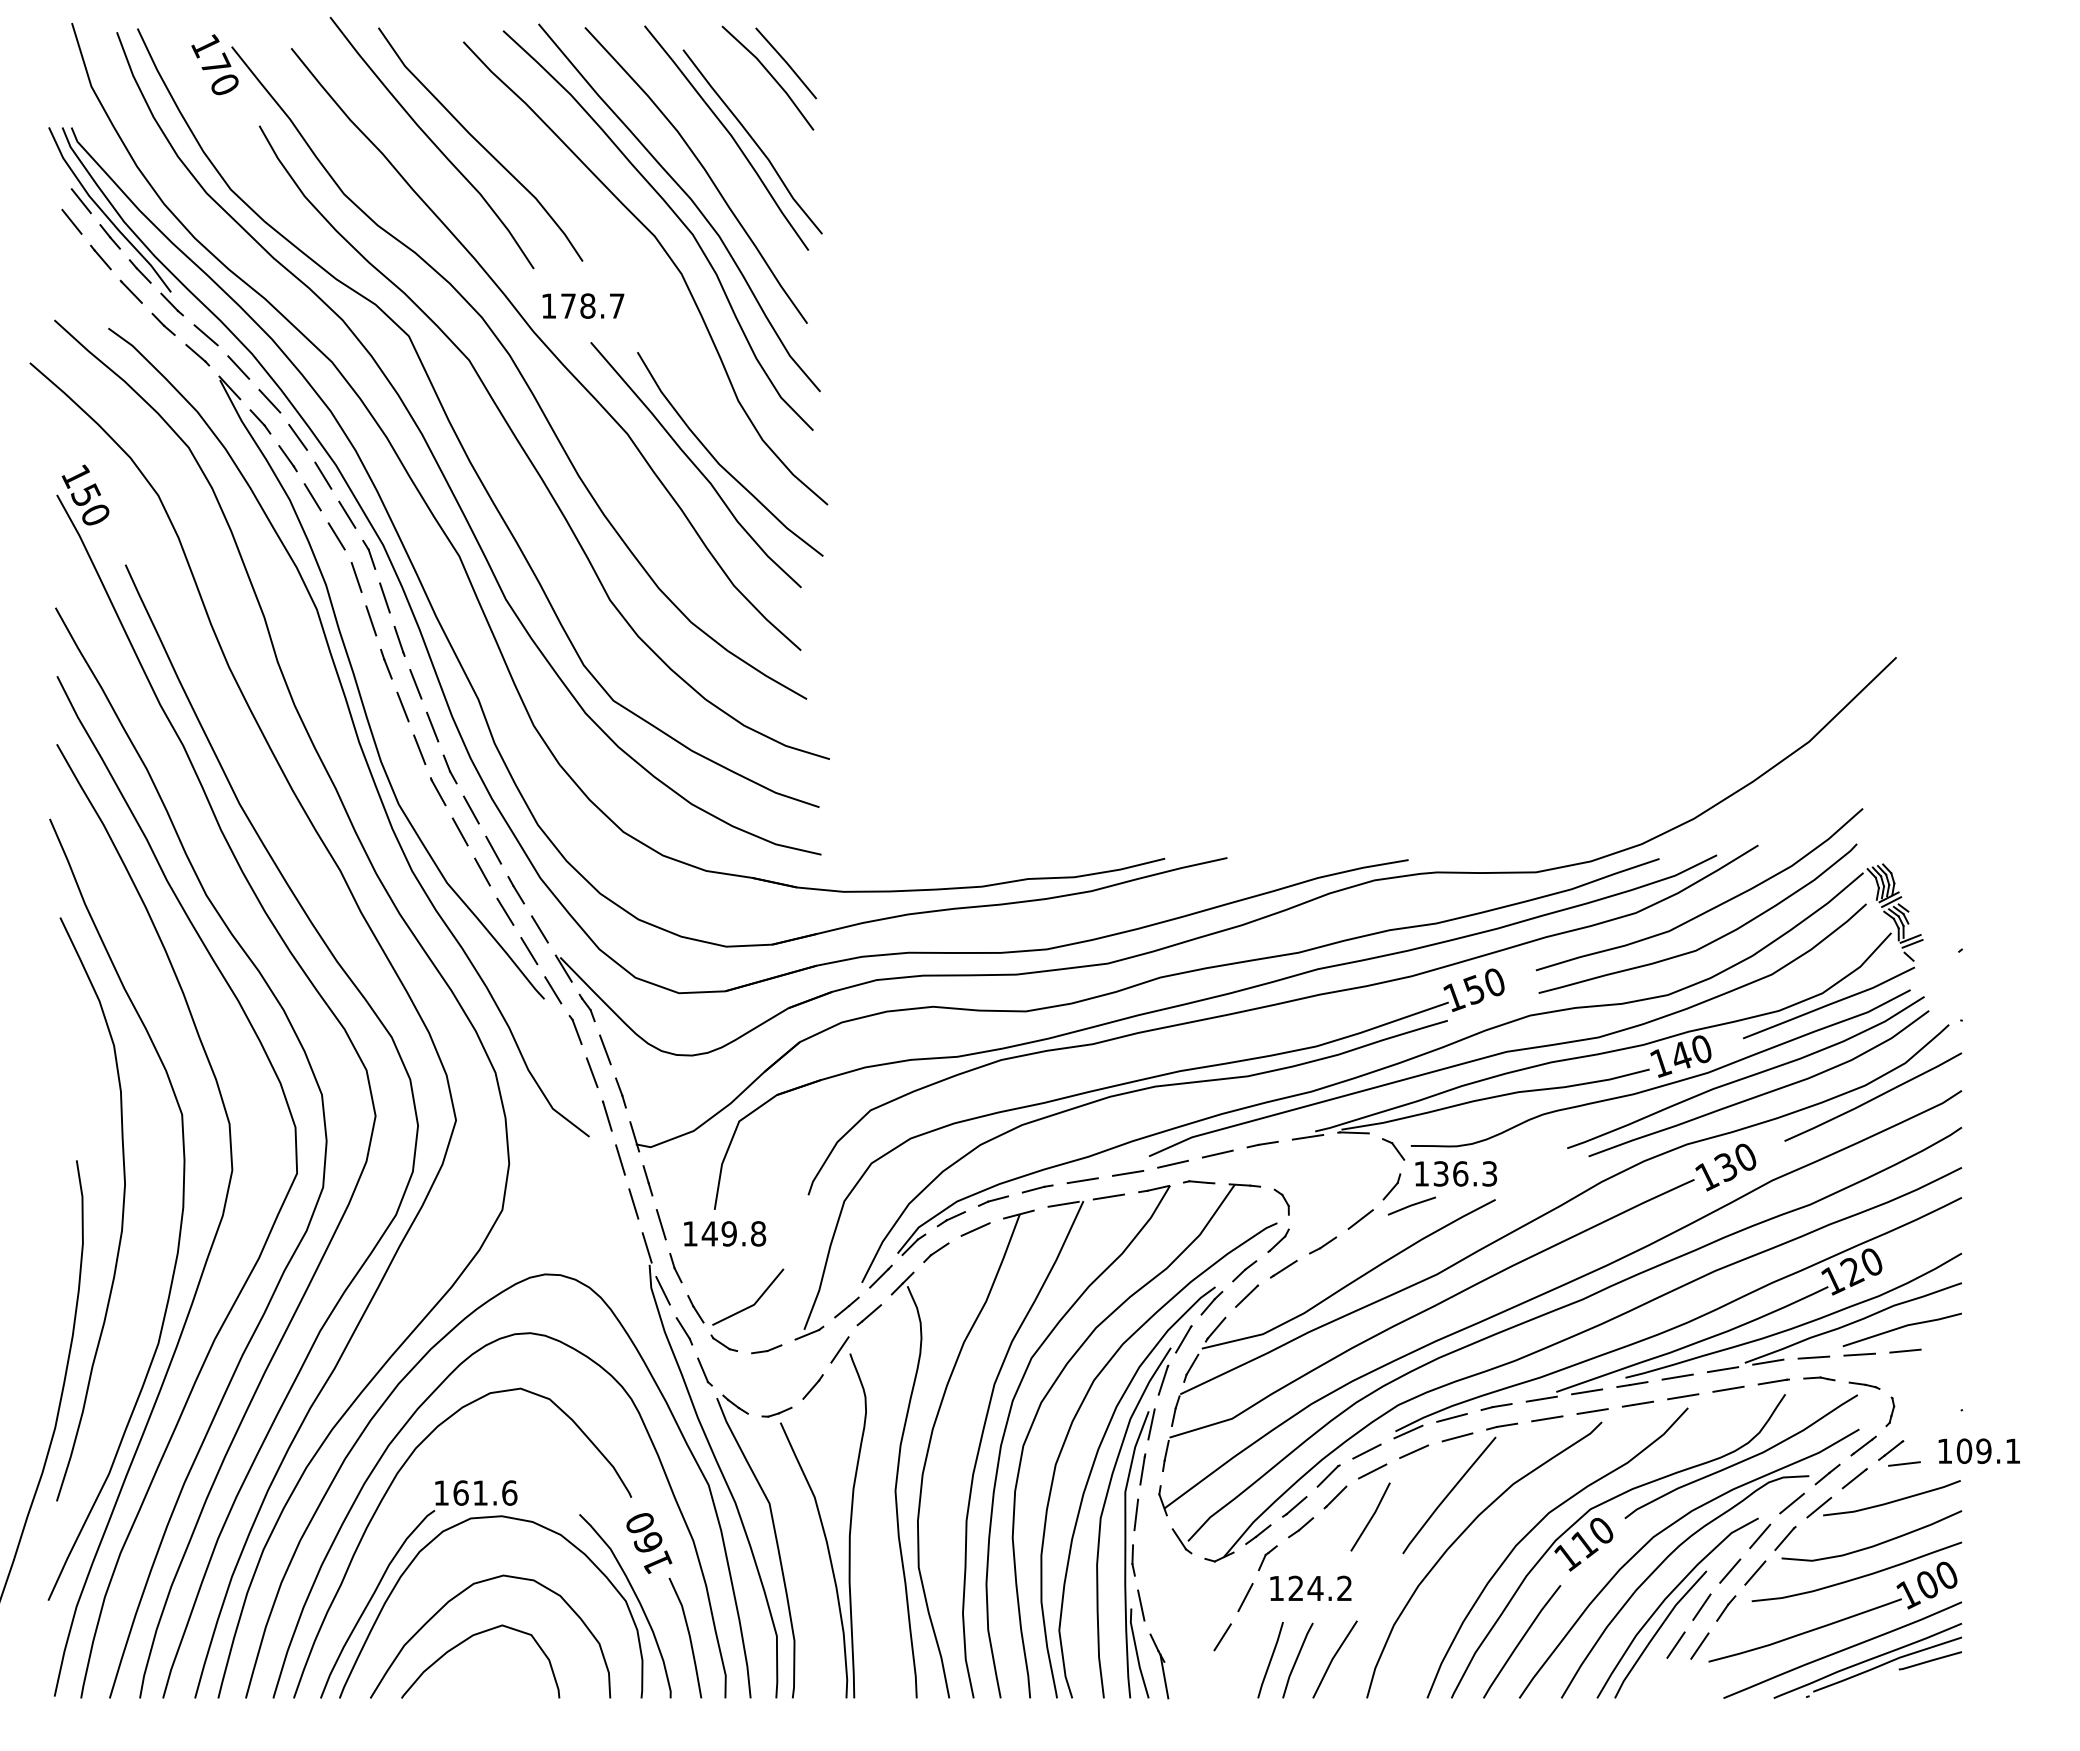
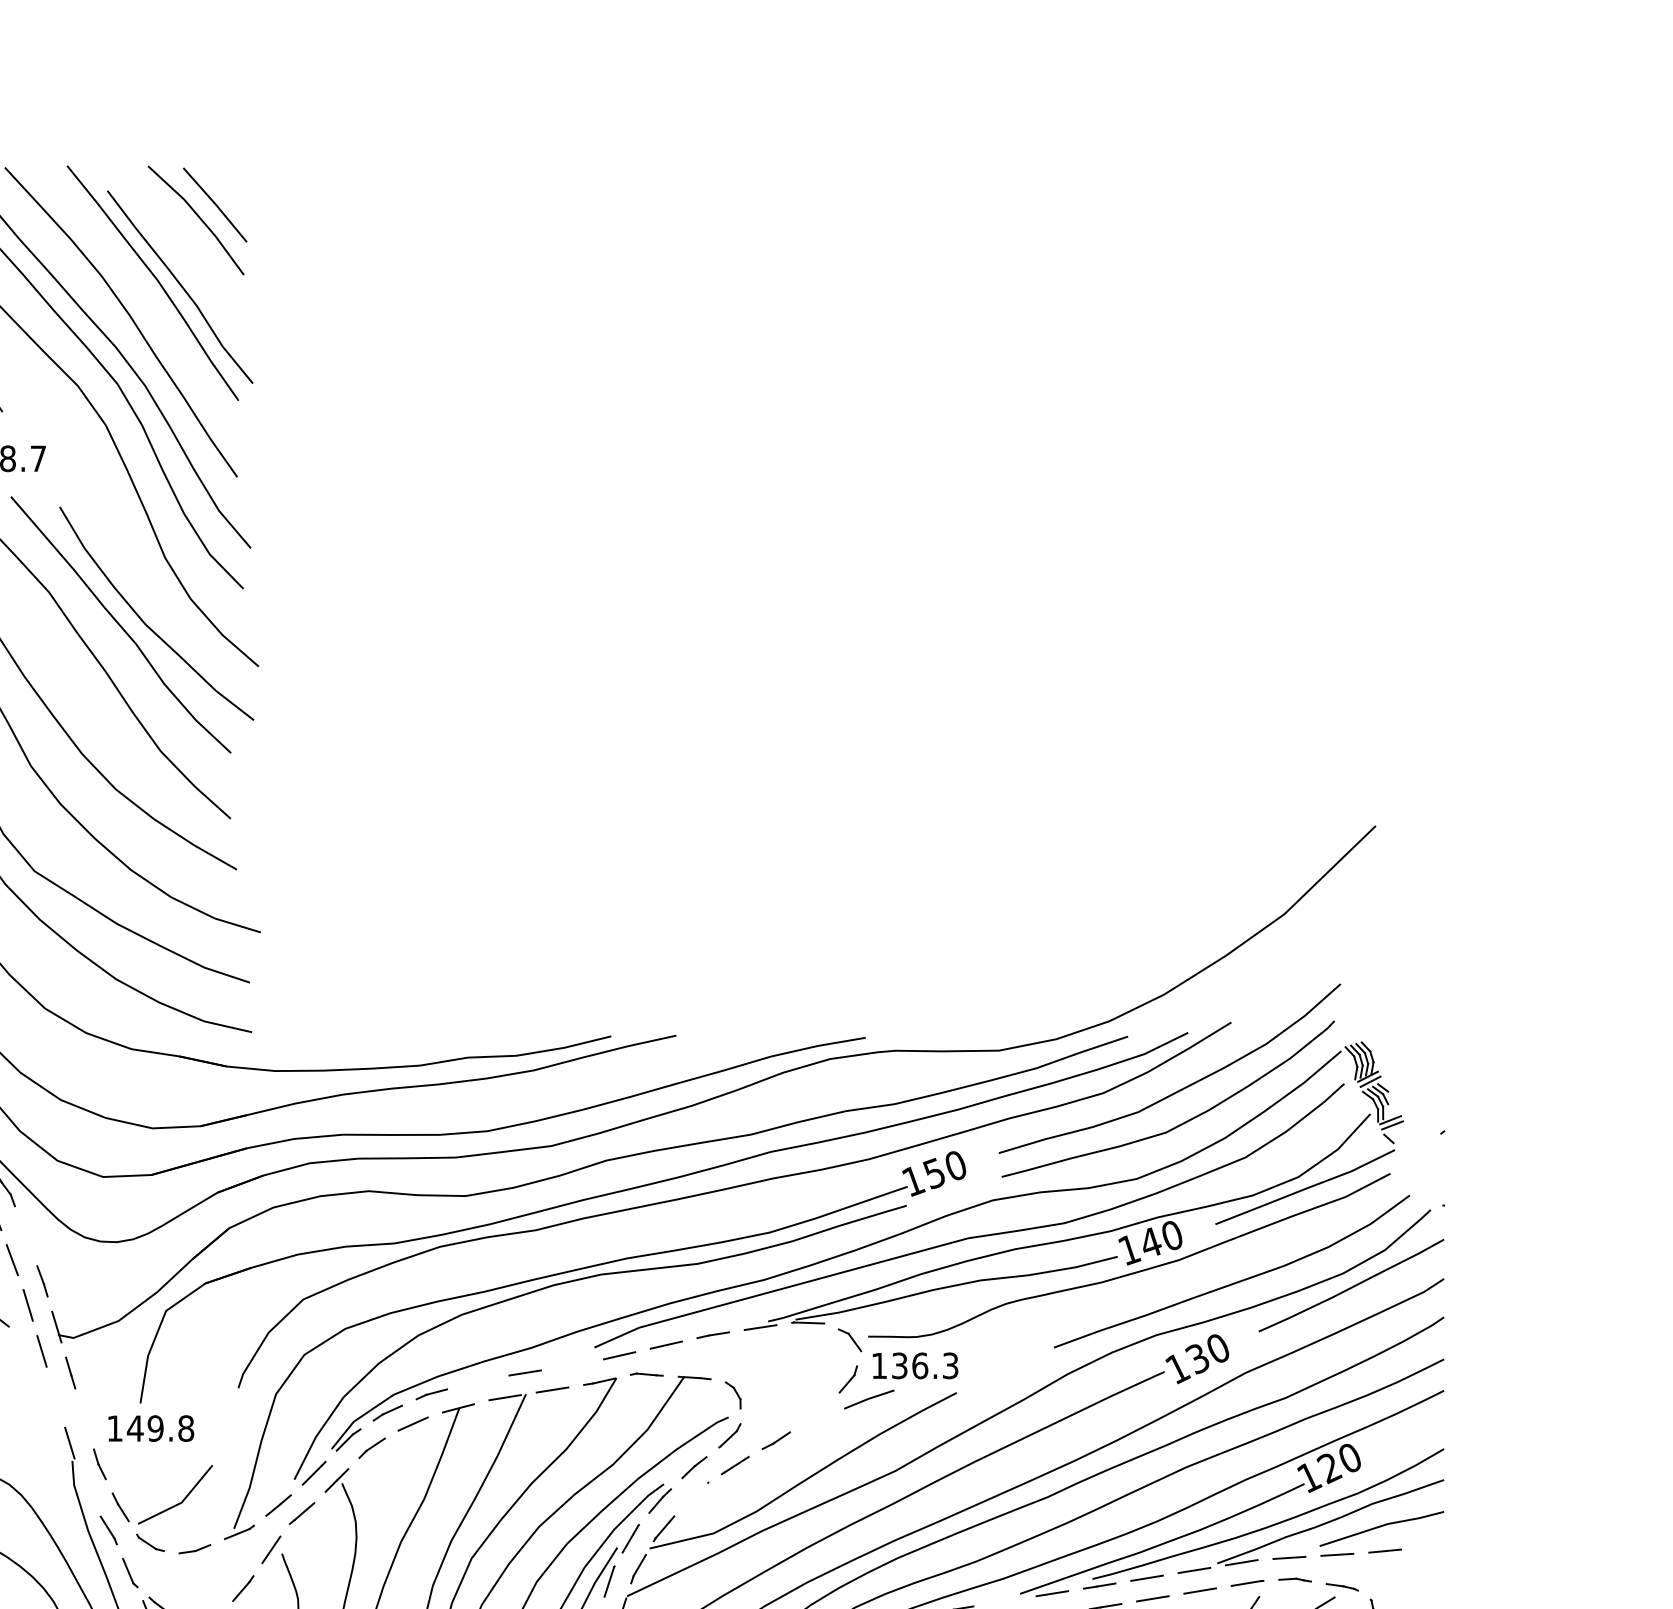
line: (605, 1049) -> (26, 1235), removed
curve: (1745, 1076) -> (1217, 1264), removed
line: (1128, 1172) -> (572, 1364), removed
line: (1037, 1188) -> (477, 1381), removed
line: (633, 1203) -> (55, 1396), removed
line: (1360, 1219) -> (815, 1413), removed
line: (660, 1224) -> (83, 1418), removed
line: (662, 1290) -> (85, 1487), removed
line: (1246, 1295) -> (696, 1492), removed
line: (1541, 1398) -> (1004, 1600), removed

